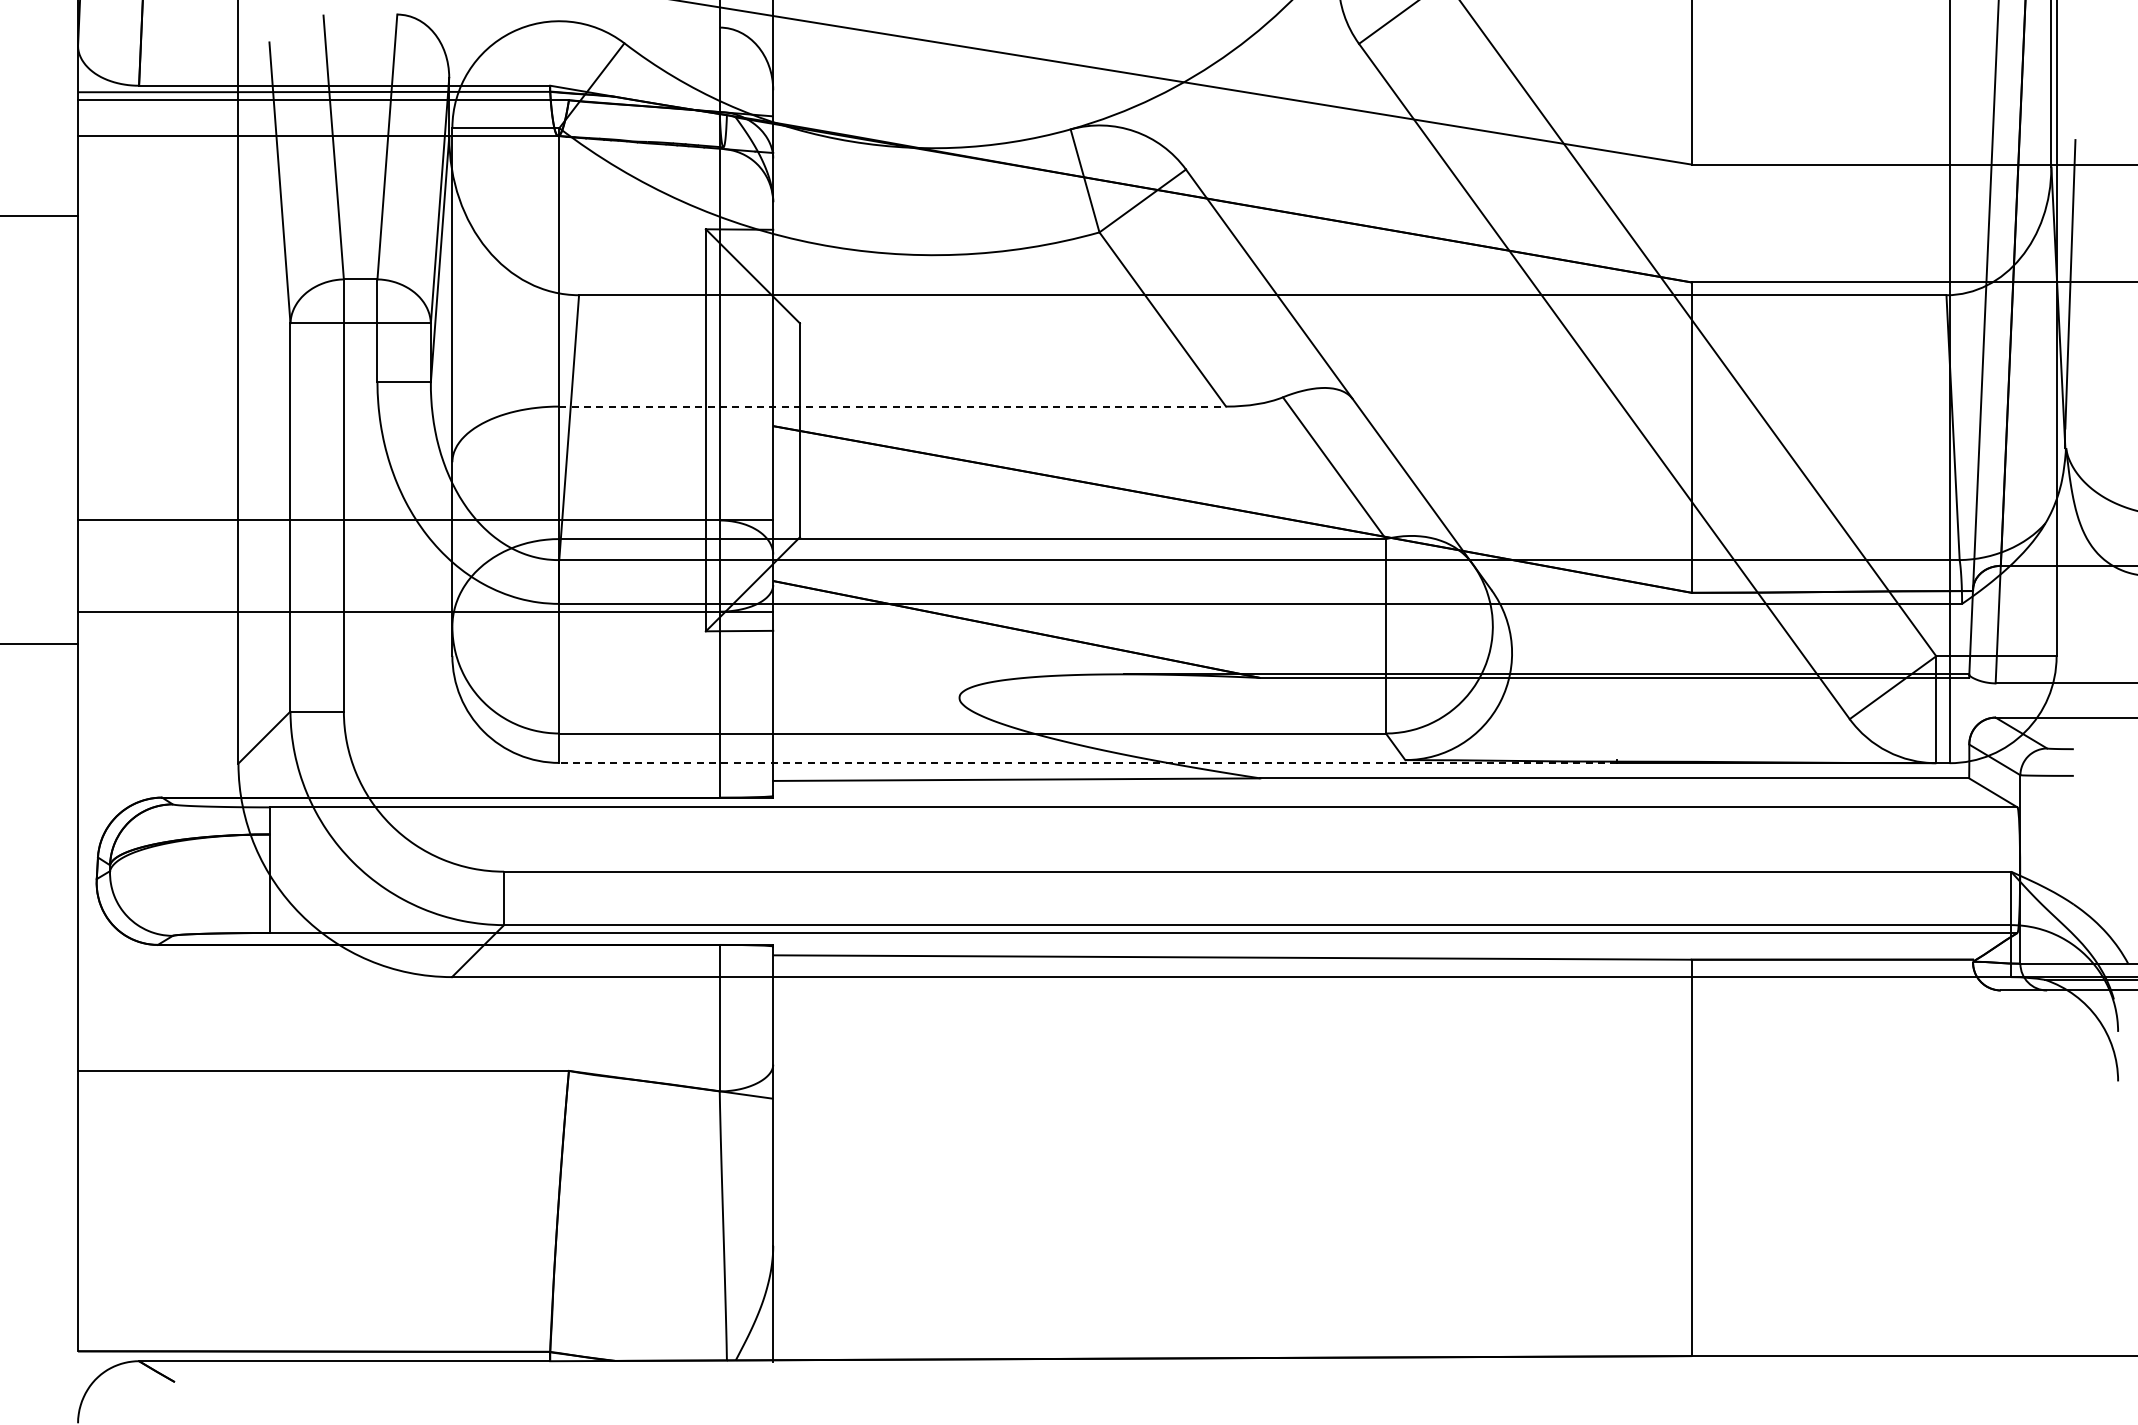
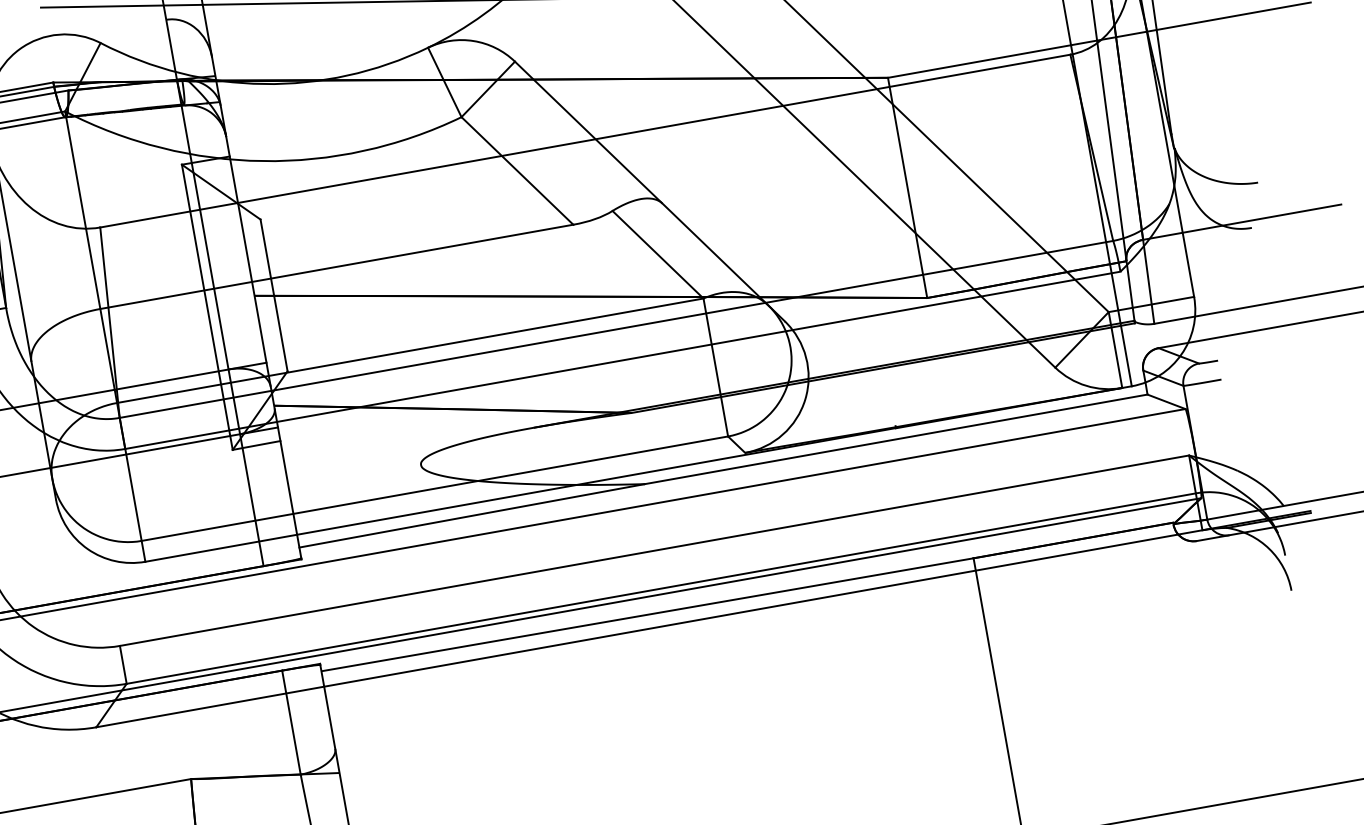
line: (893, 406) -> (337, 266), dashed -> solid
line: (1088, 762) -> (520, 494), dashed -> solid

